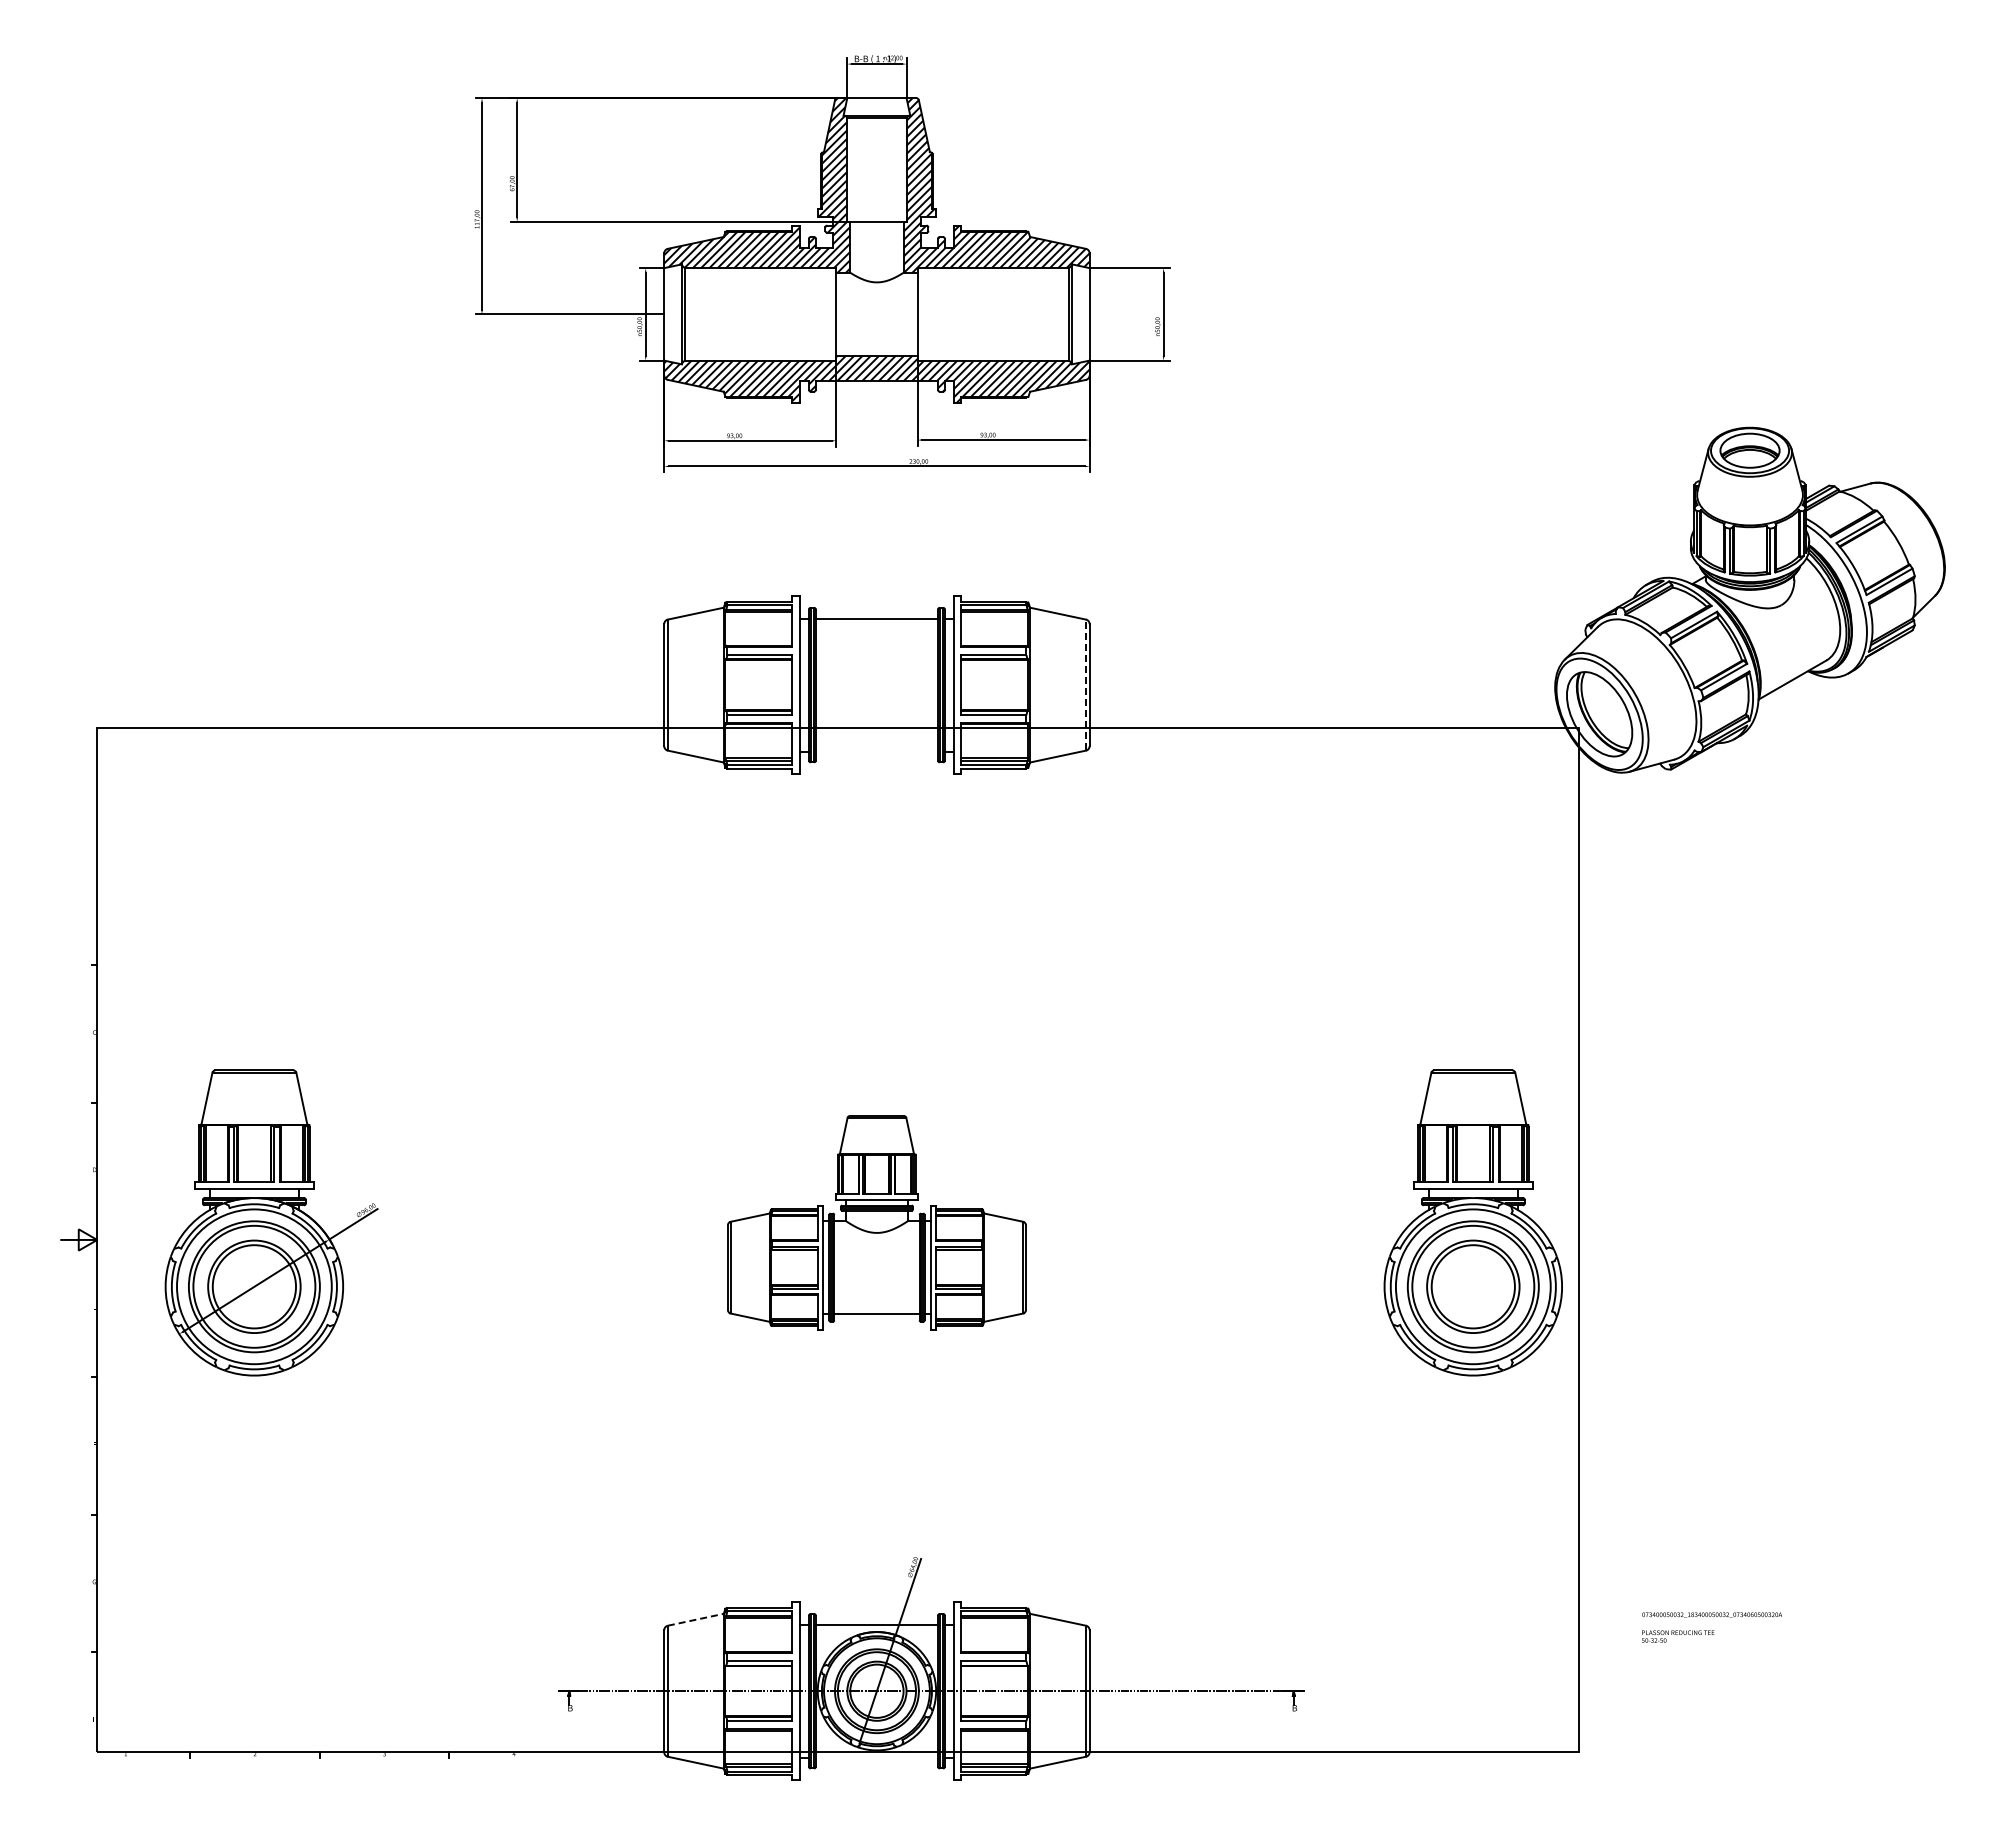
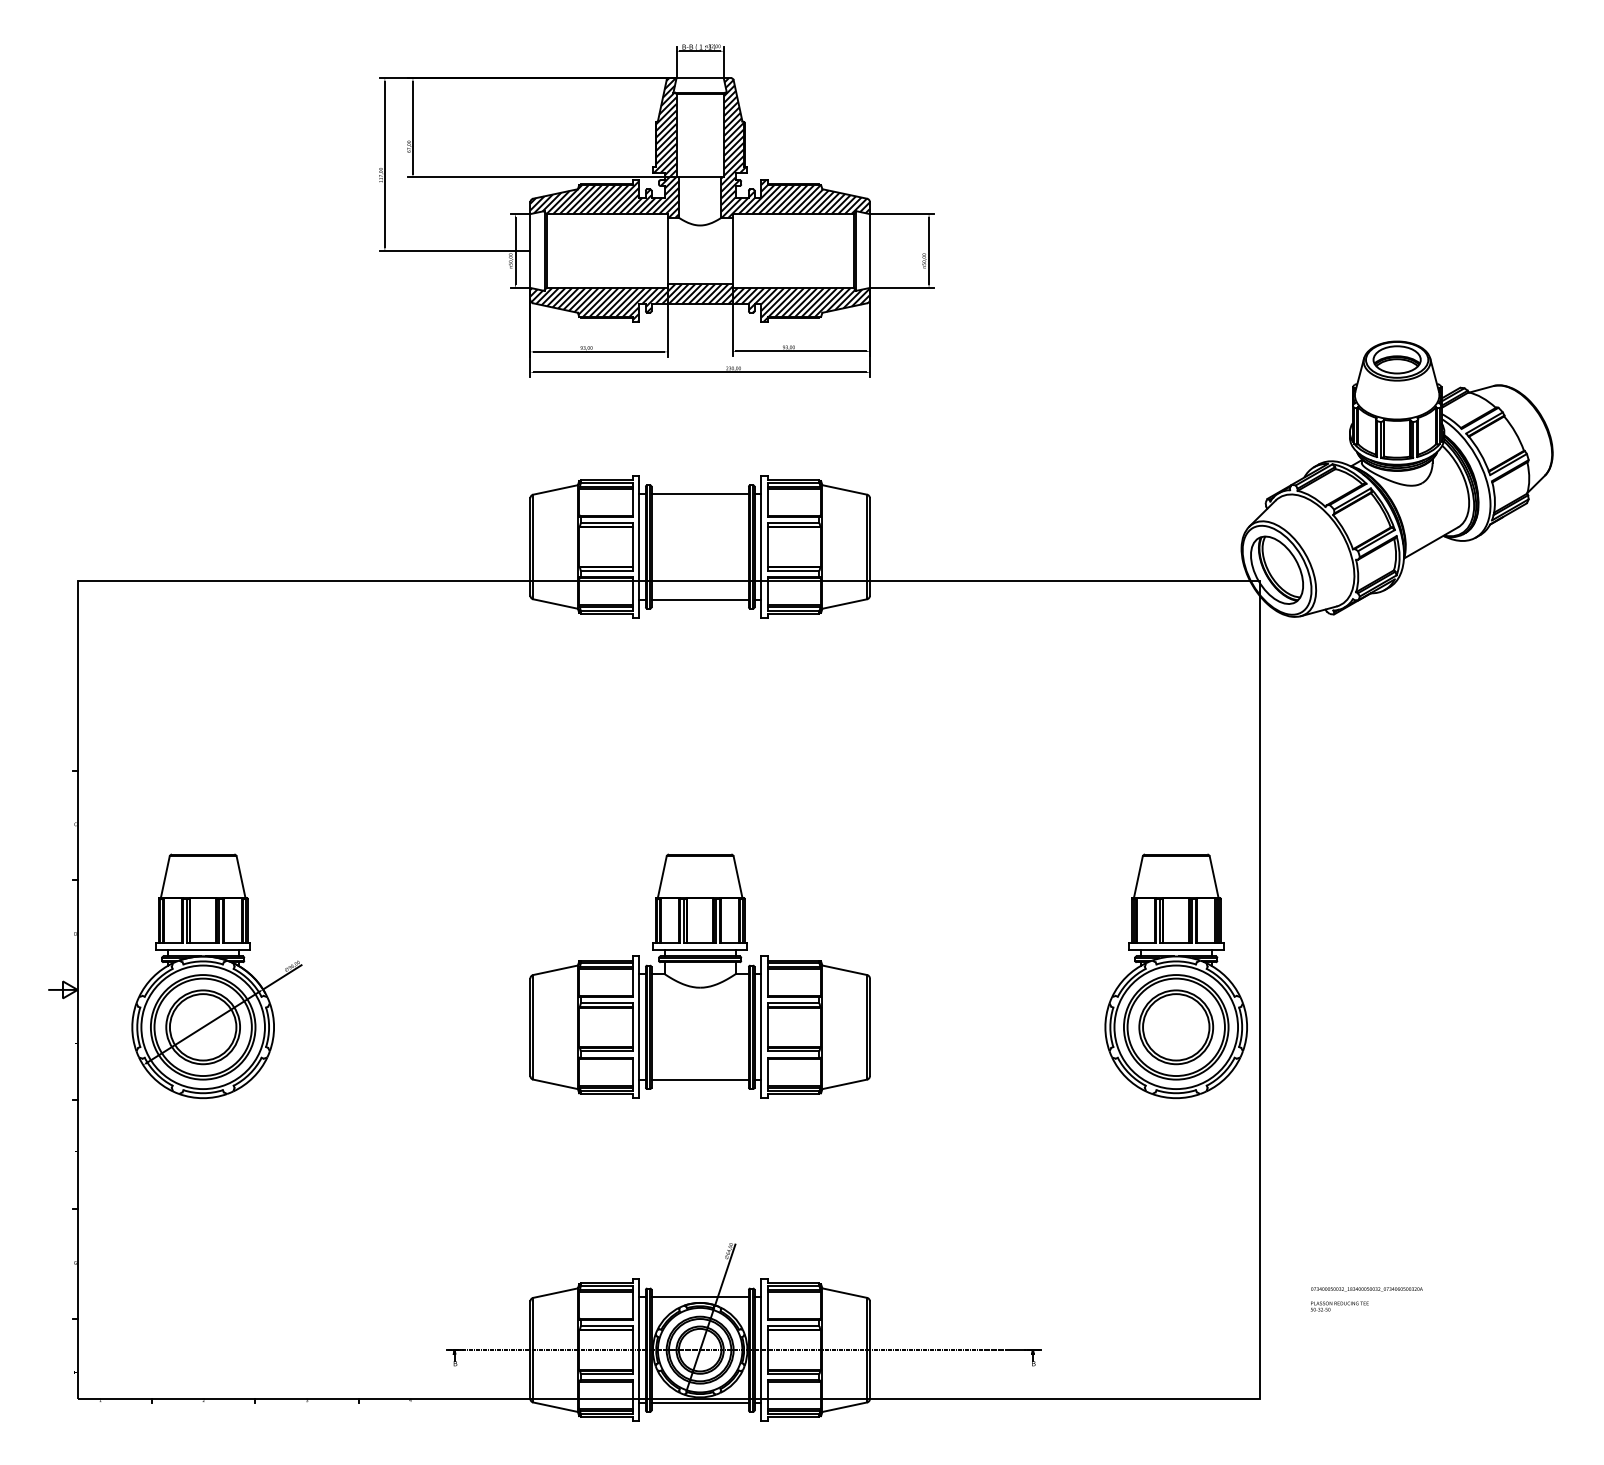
line: (1085, 685) -> (866, 547), dashed -> solid
line: (876, 751) -> (699, 599), added
part: (876, 1222) -> (699, 975), size x1.43
line: (695, 1619) -> (555, 1292), dashed -> solid
line: (876, 1757) -> (699, 1403), added

